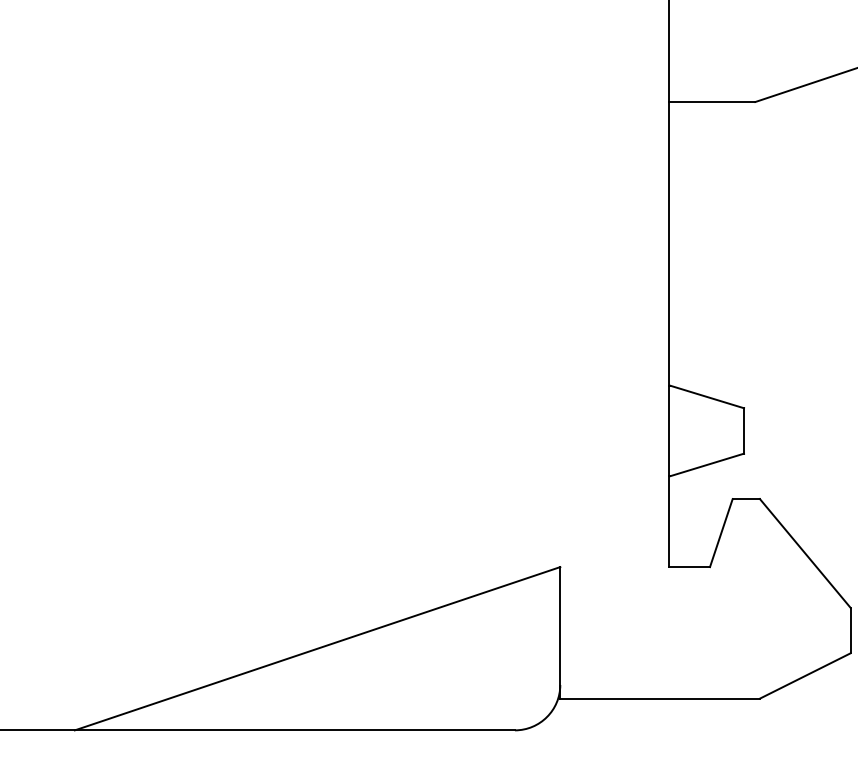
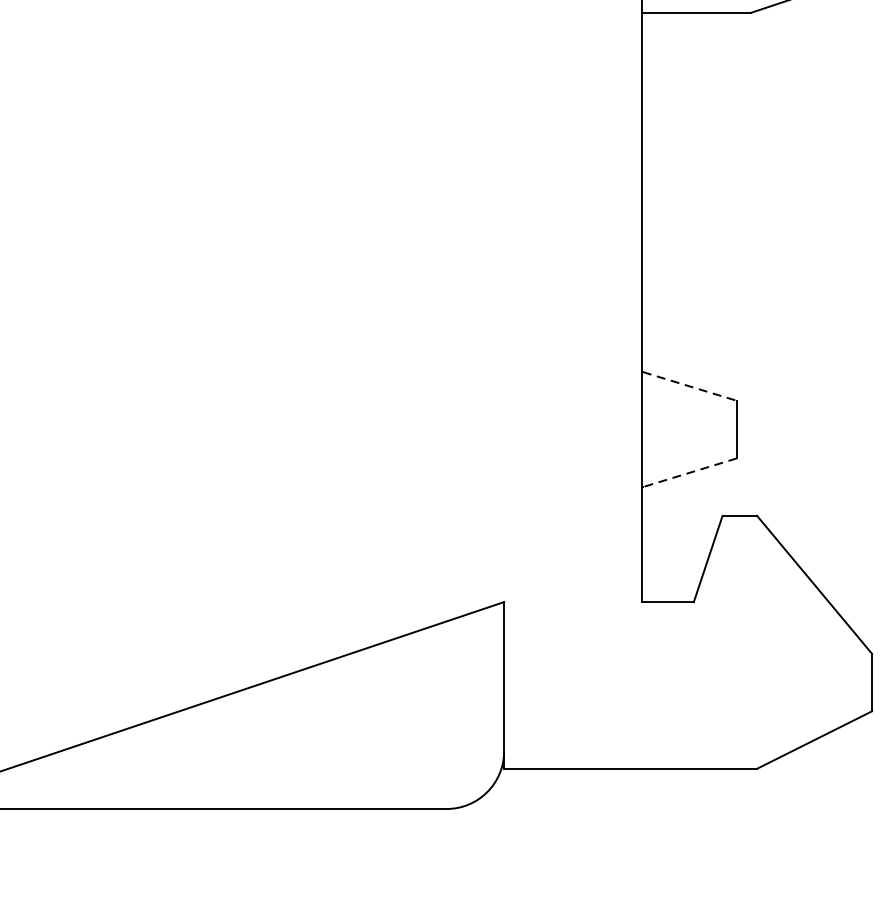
line: (706, 396) -> (689, 385), solid -> dashed
line: (706, 465) -> (689, 473), solid -> dashed

